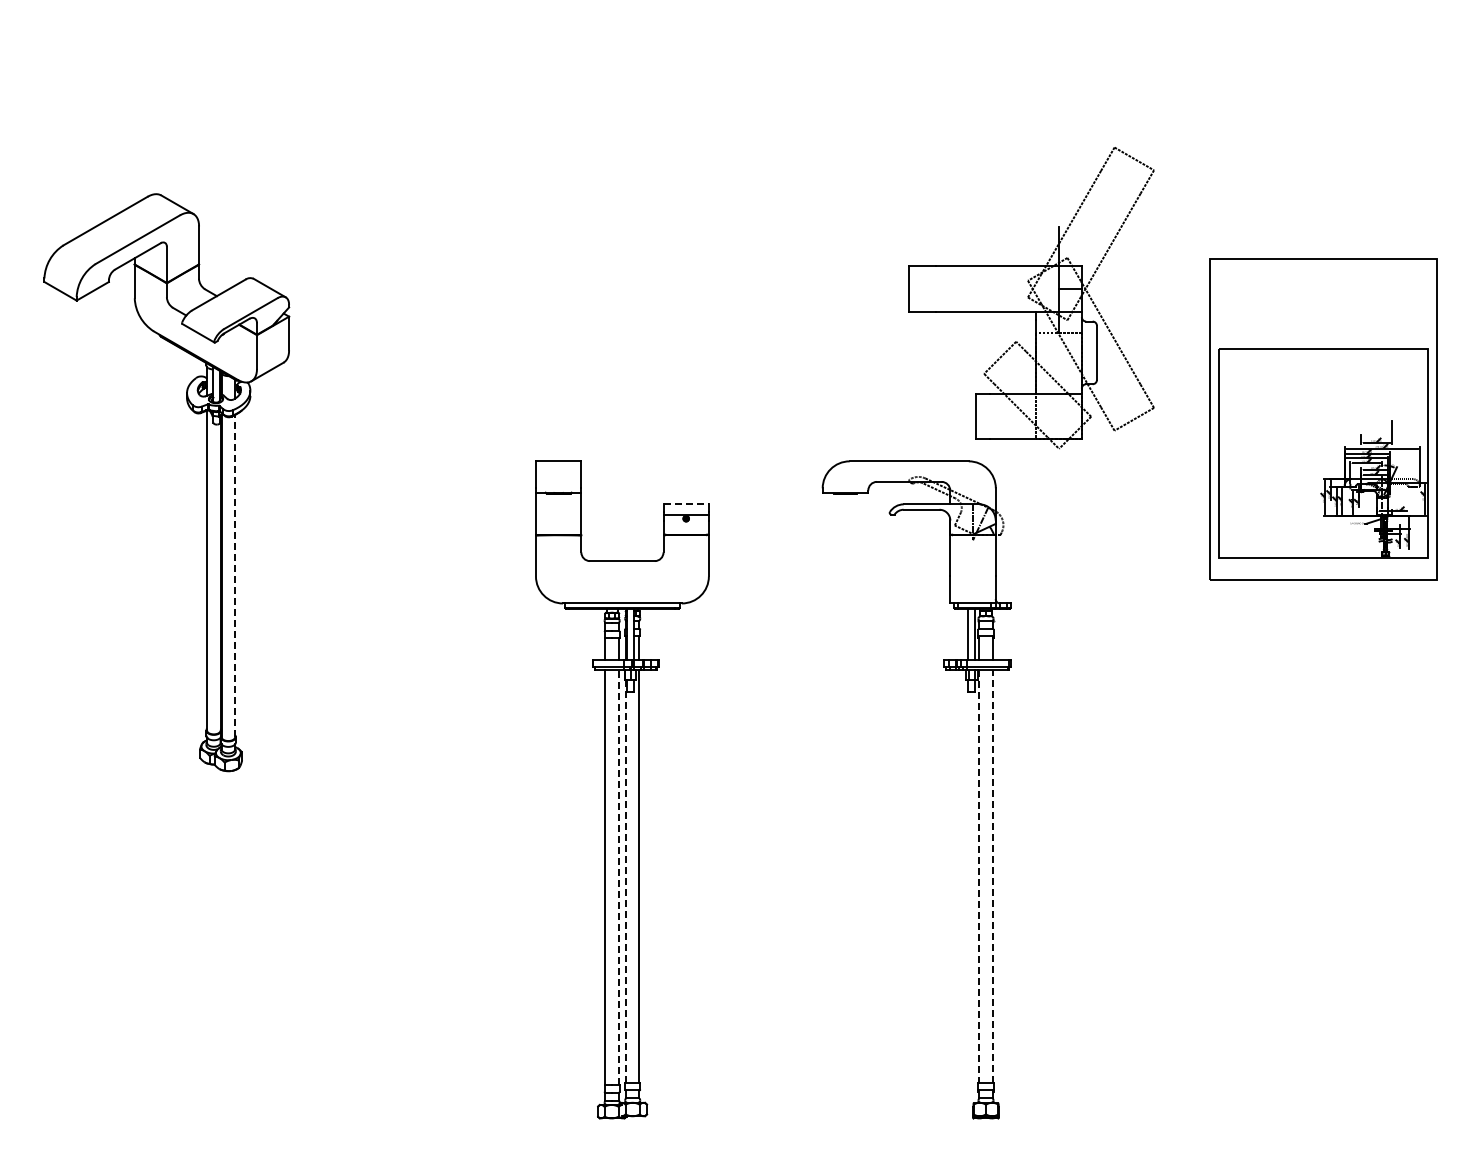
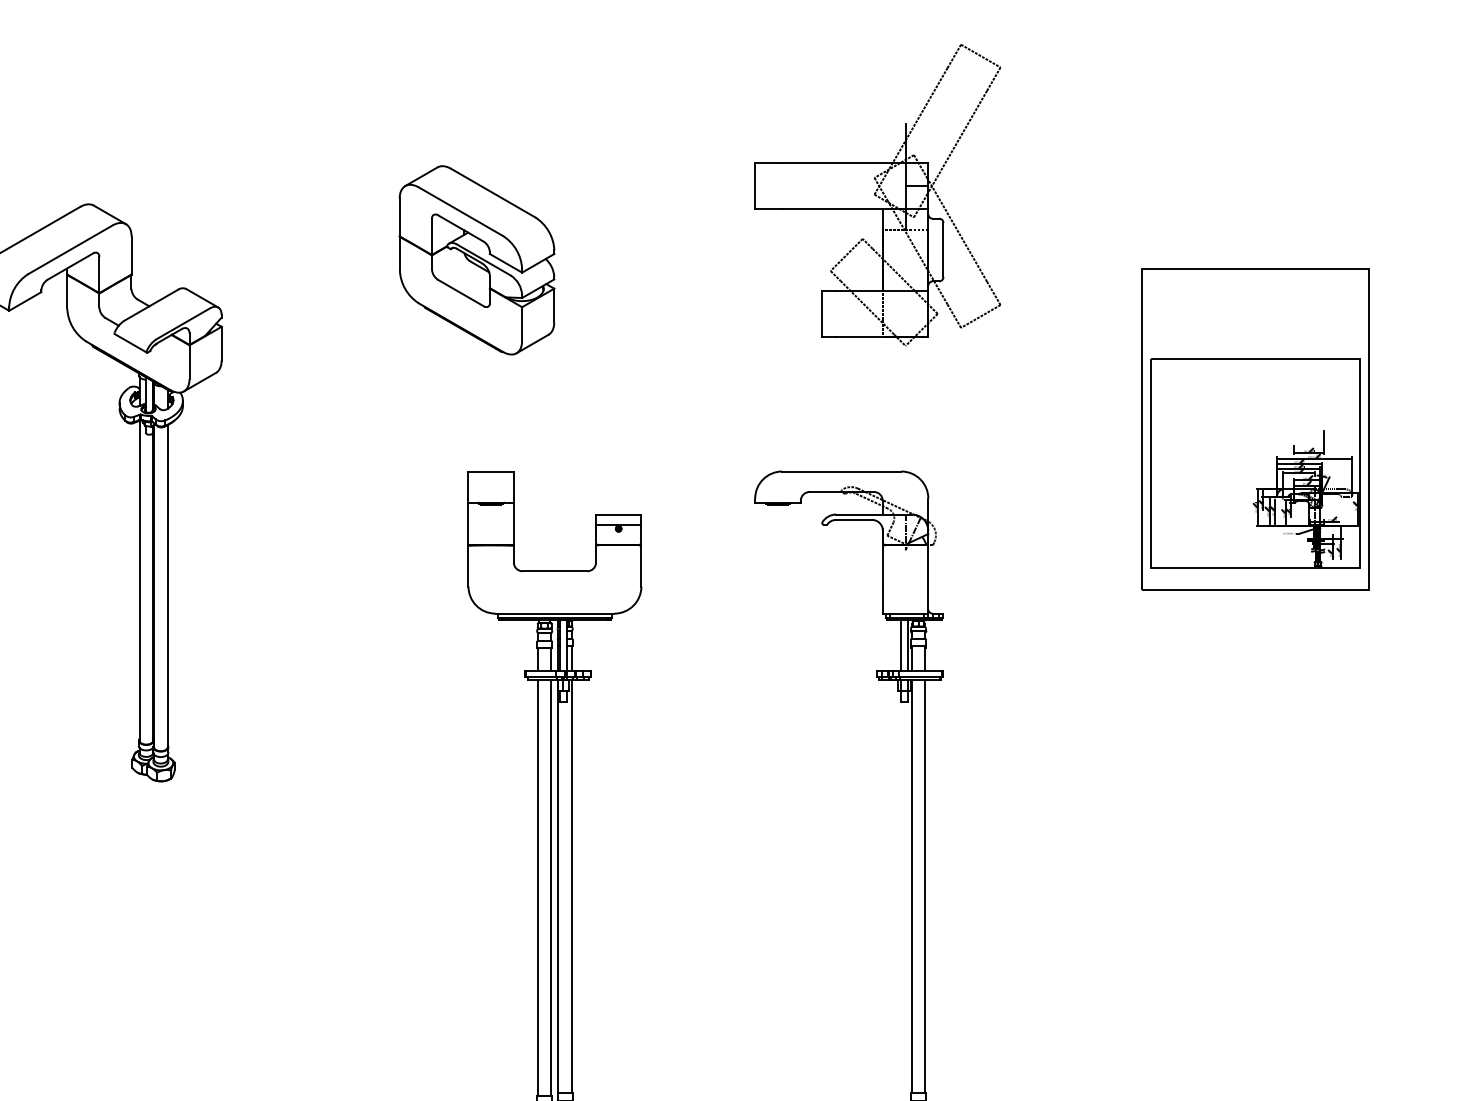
part: (544, 250) -> (477, 260), added
part: (1031, 298) -> (878, 195), moved
line: (686, 504) -> (619, 514), dashed -> solid
line: (235, 575) -> (168, 585), dashed -> solid
line: (979, 876) -> (912, 886), dashed -> solid
line: (992, 876) -> (925, 886), dashed -> solid
line: (618, 877) -> (551, 887), dashed -> solid
line: (625, 882) -> (558, 892), dashed -> solid

